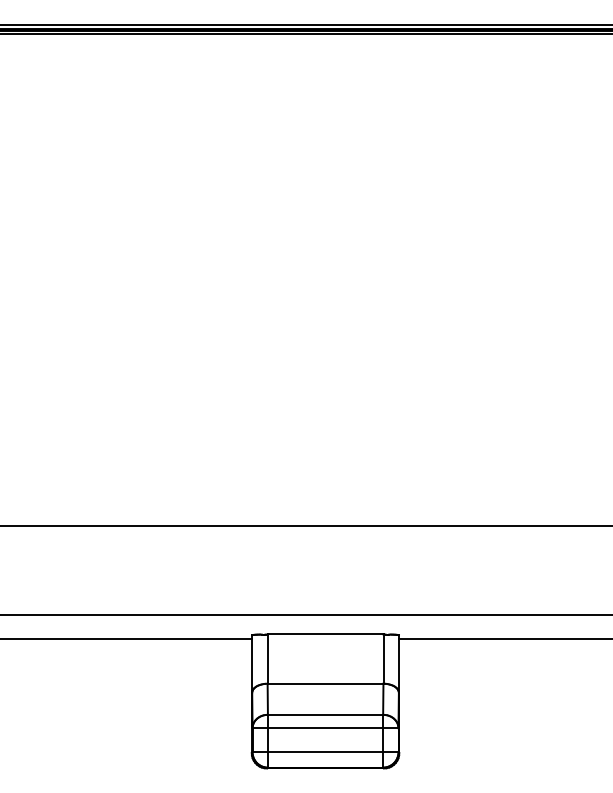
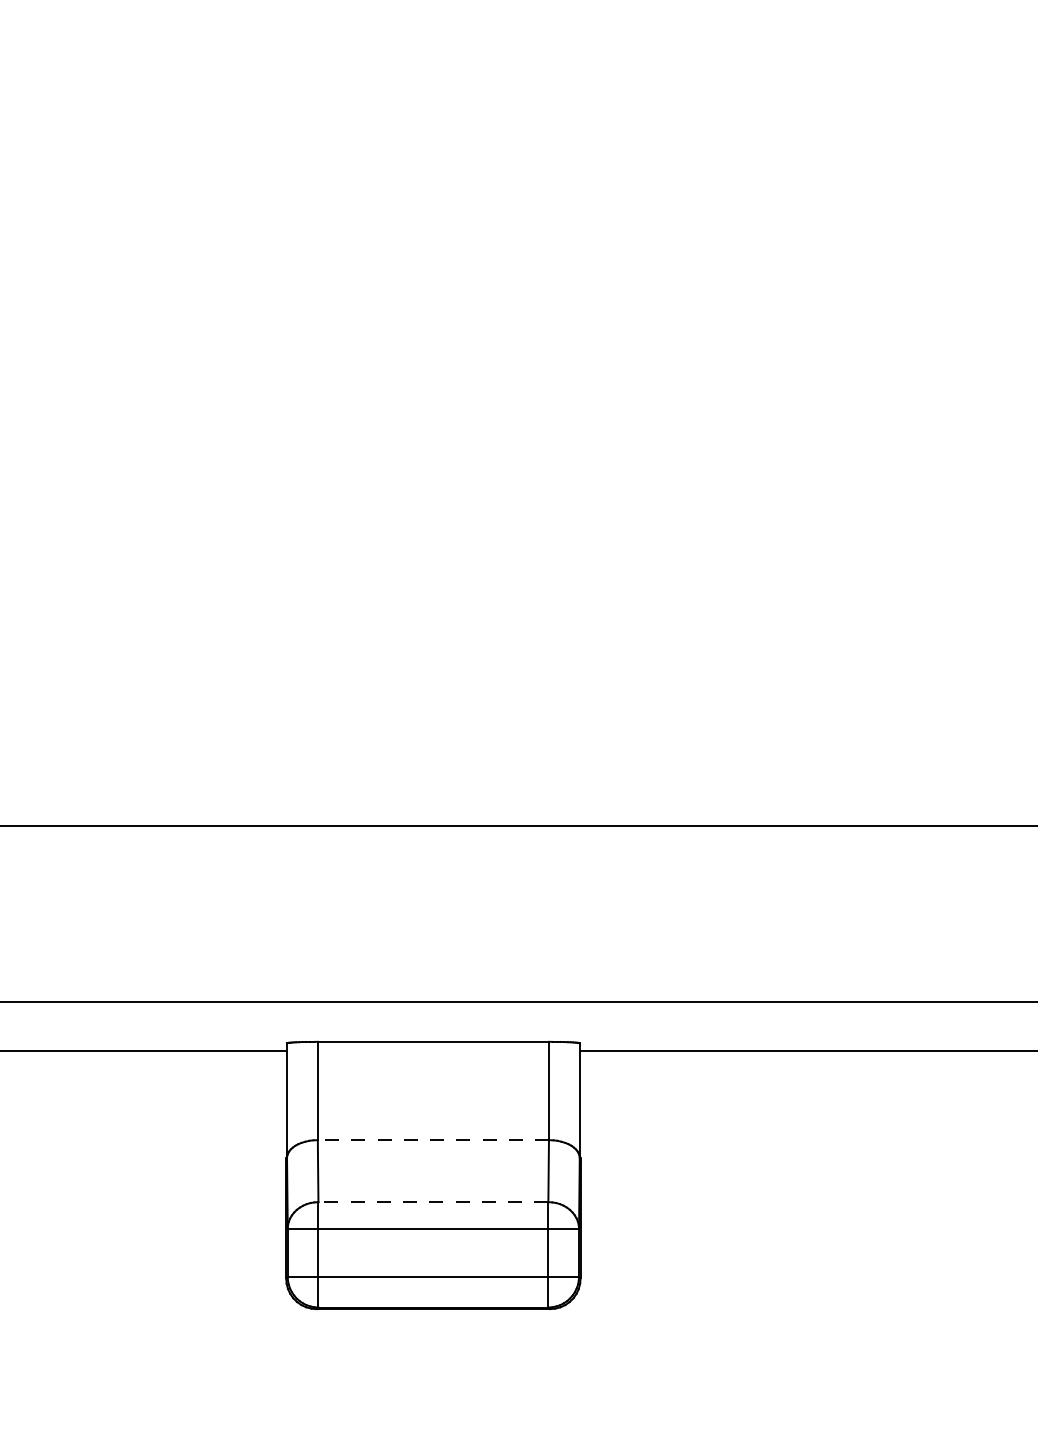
line: (325, 683) -> (433, 1139), solid -> dashed
line: (325, 714) -> (433, 1201), solid -> dashed

